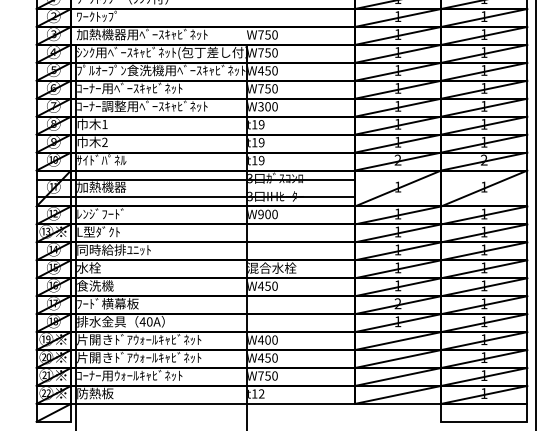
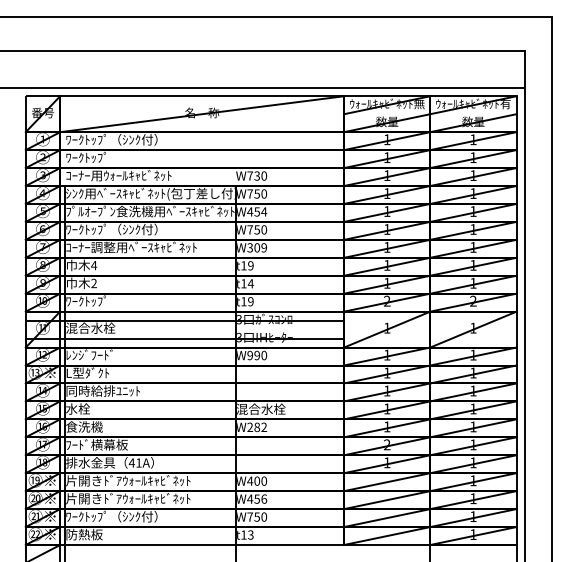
text: (142, 34) -> (131, 175), 加熱機器用ﾍﾞｰｽｷｬﾋﾞﾈｯﾄ -> ｺｰﾅｰ用ｳｫｰﾙｷｬﾋﾞﾈｯﾄ
text: (267, 34) -> (256, 175), W750 -> W730
text: (275, 70) -> (264, 211), W450 -> W454
text: (129, 88) -> (118, 229), ｺｰﾅｰ用ﾍﾞｰｽｷｬﾋﾞﾈｯﾄ -> ﾜｰｸﾄｯﾌﾟ（ｼﾝｸ付）
text: (274, 106) -> (263, 247), W300 -> W309
text: (105, 124) -> (94, 265), 1 -> 4
text: (261, 142) -> (250, 283), t19 -> t14
text: (101, 159) -> (90, 300), ｻｲﾄﾞﾊﾟﾈﾙ -> ﾜｰｸﾄｯﾌﾟ
text: (101, 186) -> (90, 327), 加熱機器 -> 混合水栓
text: (267, 214) -> (256, 355), W900 -> W990
text: (268, 286) -> (257, 427), W450 -> W282
text: (149, 321) -> (138, 462), 40A -> 41A
text: (275, 357) -> (264, 498), W450 -> W456
text: (129, 375) -> (118, 516), ｺｰﾅｰ用ｳｫｰﾙｷｬﾋﾞﾈｯﾄ -> ﾜｰｸﾄｯﾌﾟ（ｼﾝｸ付）
text: (261, 394) -> (250, 535), t12 -> t13

